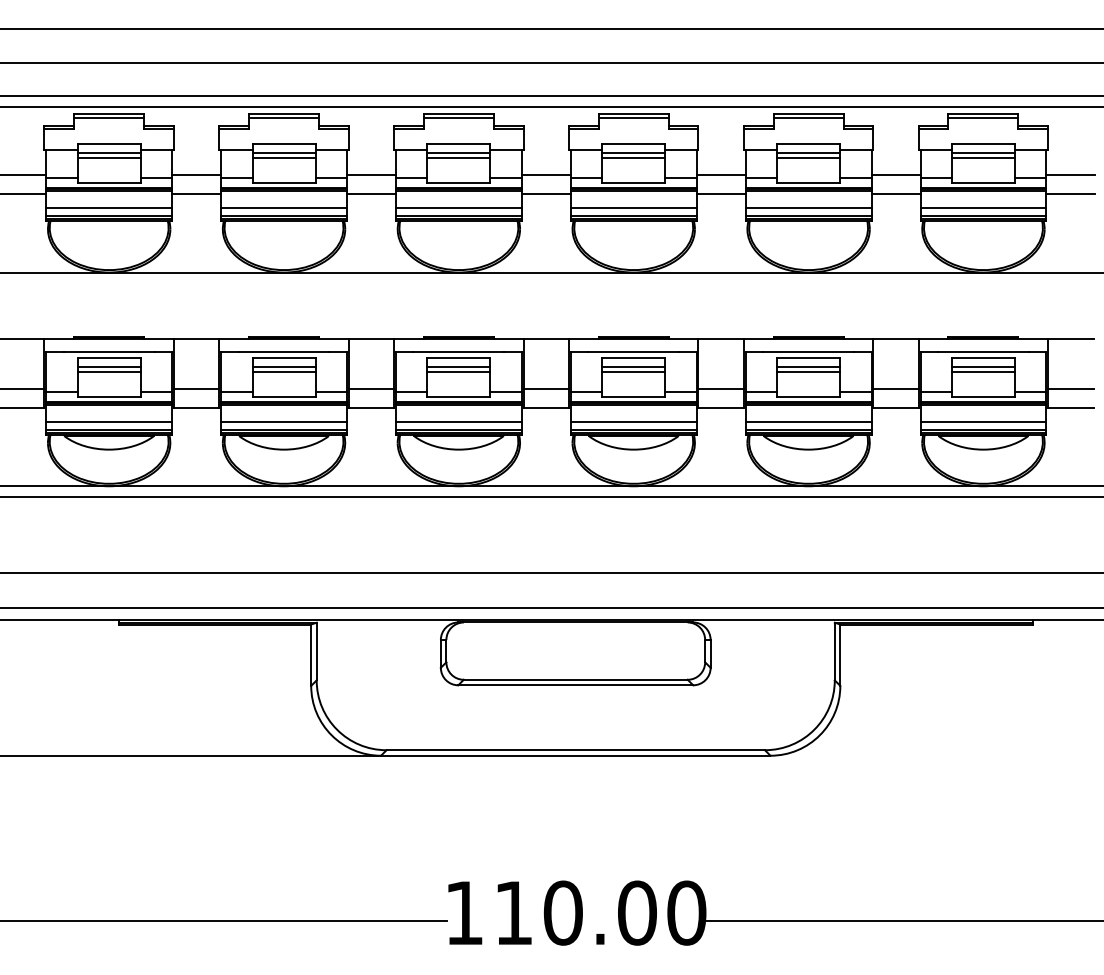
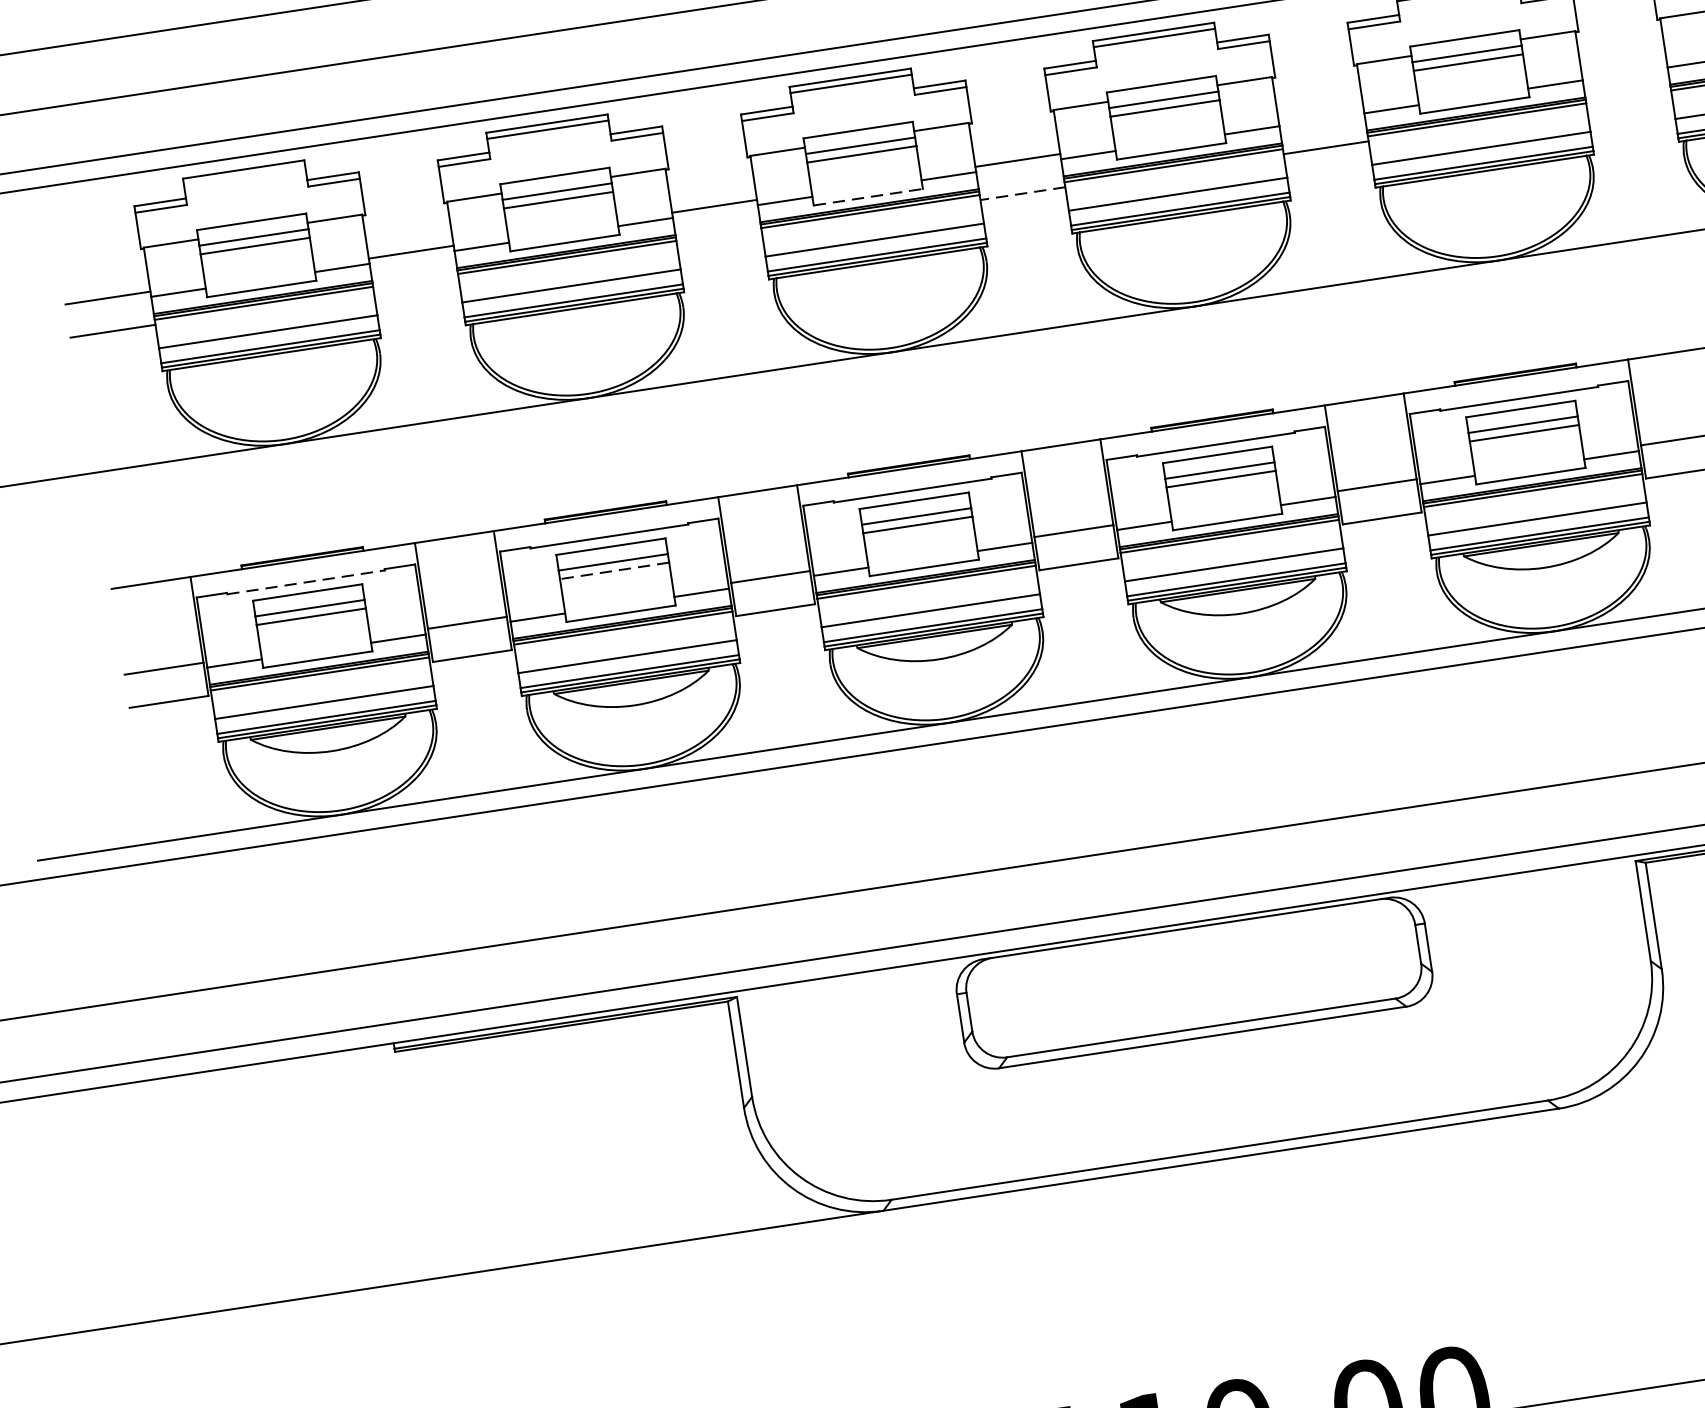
line: (109, 117) -> (245, 175), removed
line: (720, 175) -> (1320, 115), removed
line: (895, 175) -> (1623, 69), removed
line: (459, 183) -> (869, 197), solid -> dashed
line: (196, 194) -> (416, 285), removed
line: (370, 194) -> (717, 240), removed
line: (545, 194) -> (1021, 194), solid -> dashed
line: (895, 194) -> (1628, 102), removed
line: (109, 352) -> (306, 582), solid -> dashed
line: (283, 372) -> (613, 571), solid -> dashed

